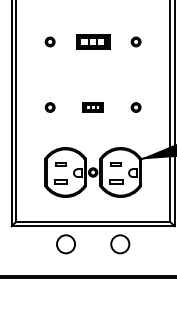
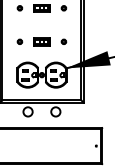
part: (92, 106) -> (41, 41), size x1.67

